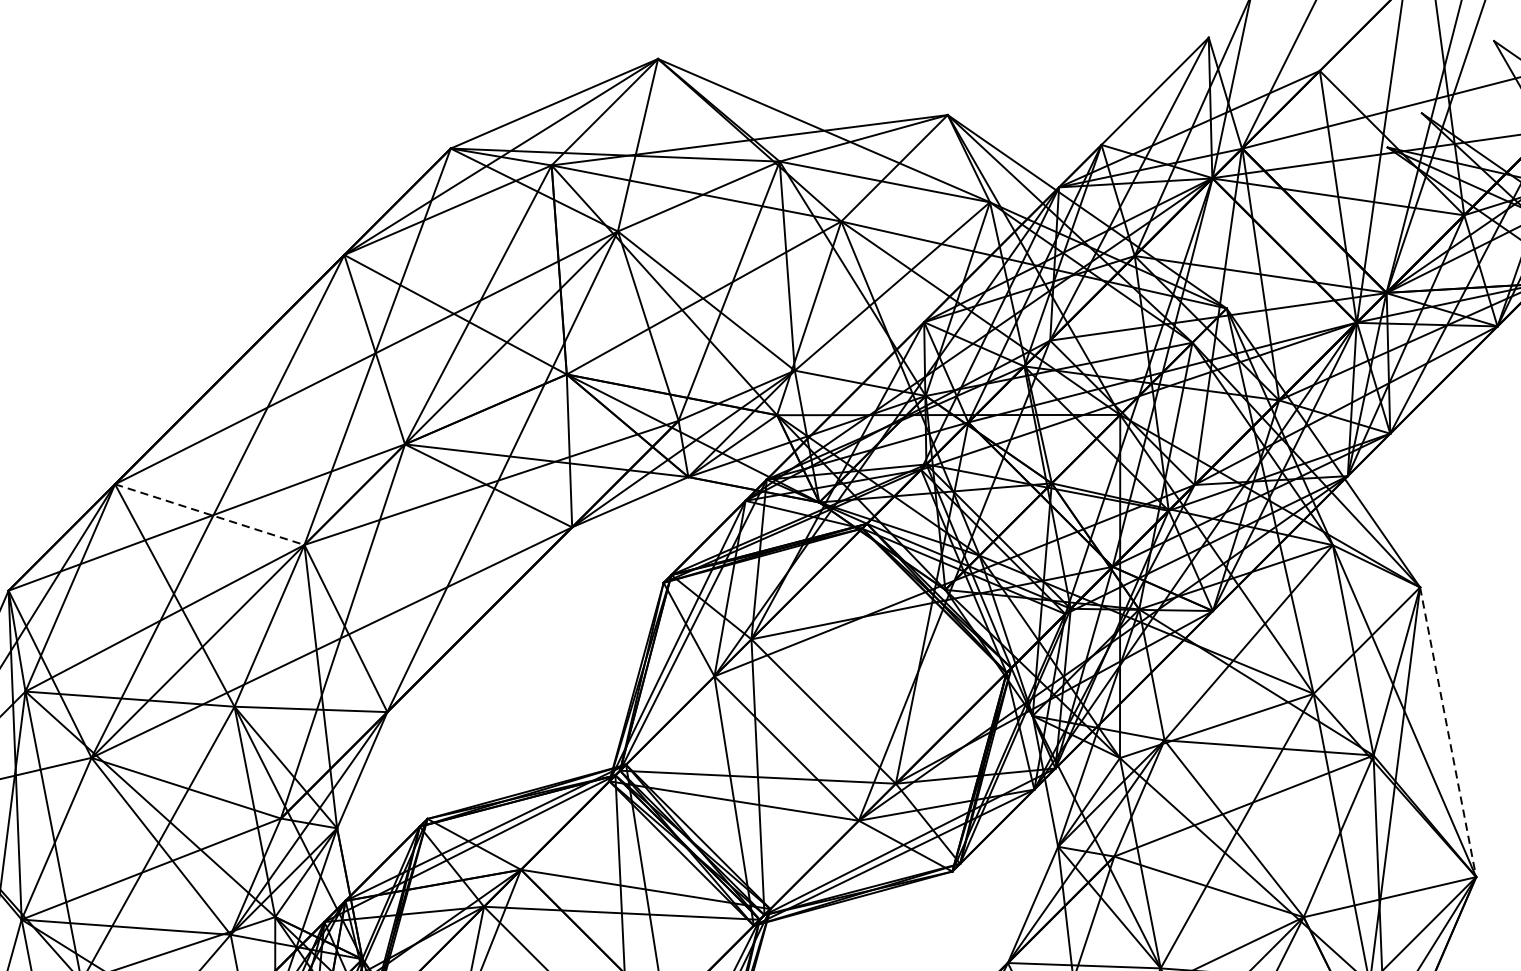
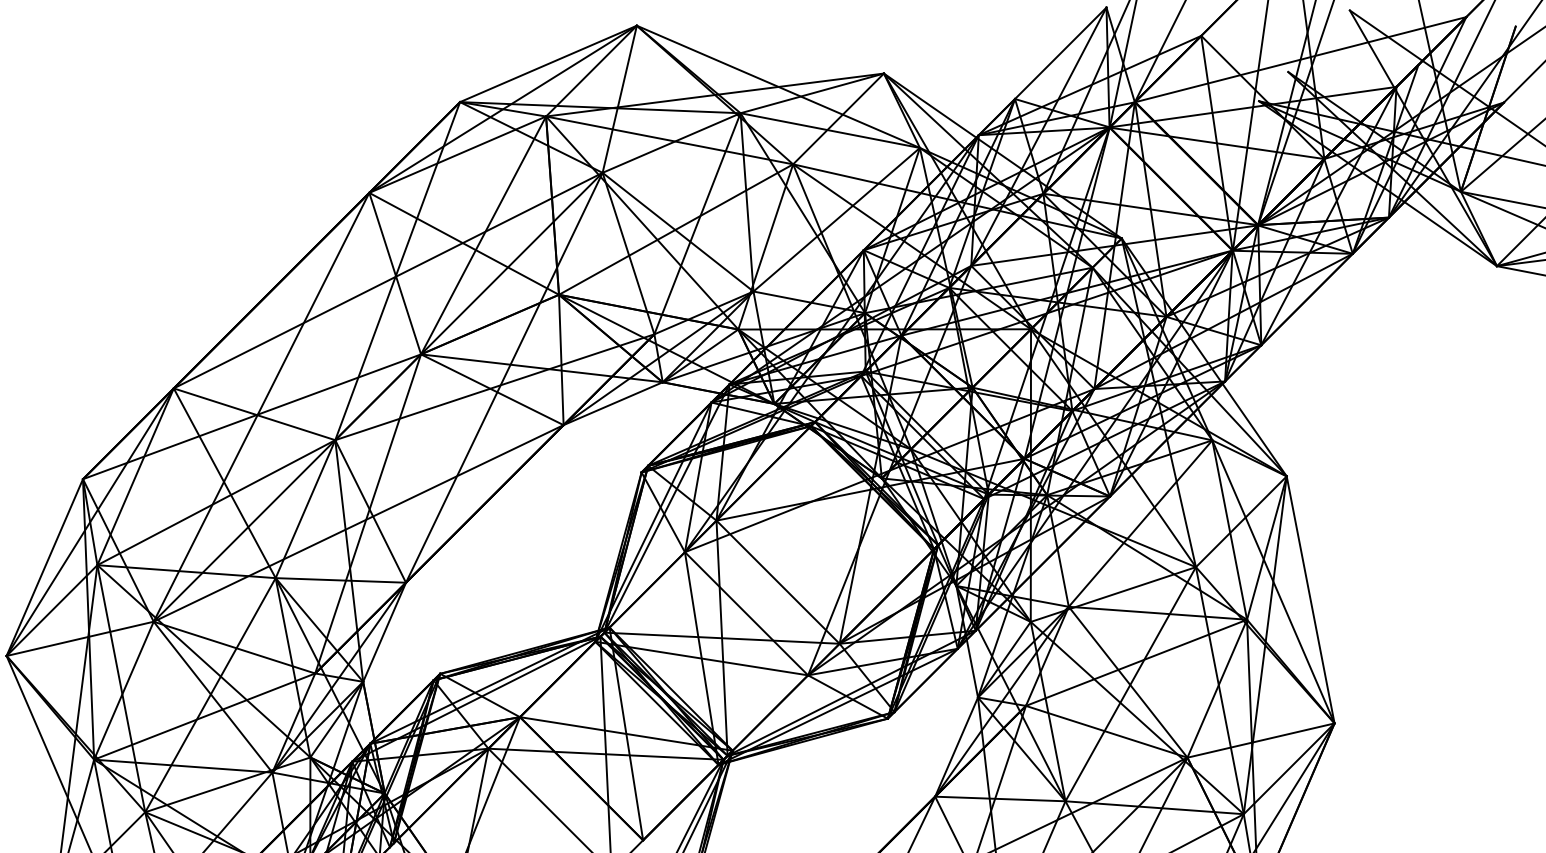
line: (209, 514) -> (254, 414), dashed -> solid
line: (1447, 731) -> (1310, 599), dashed -> solid

